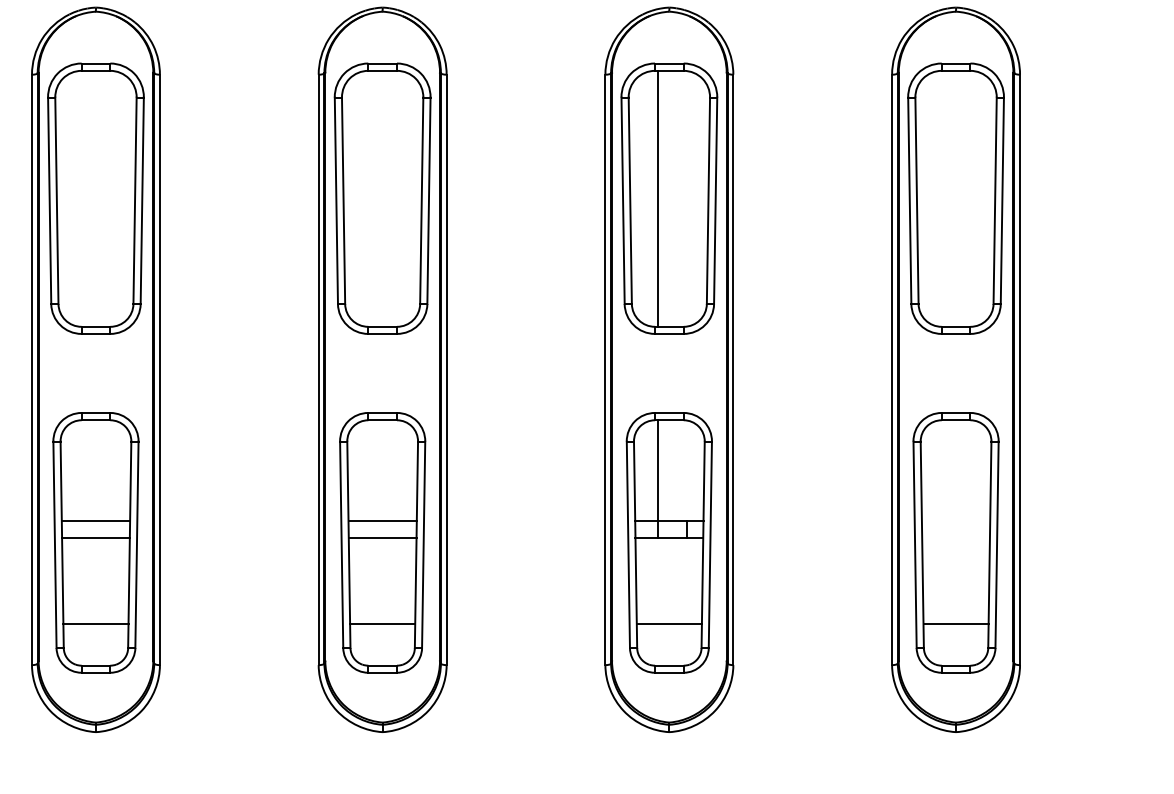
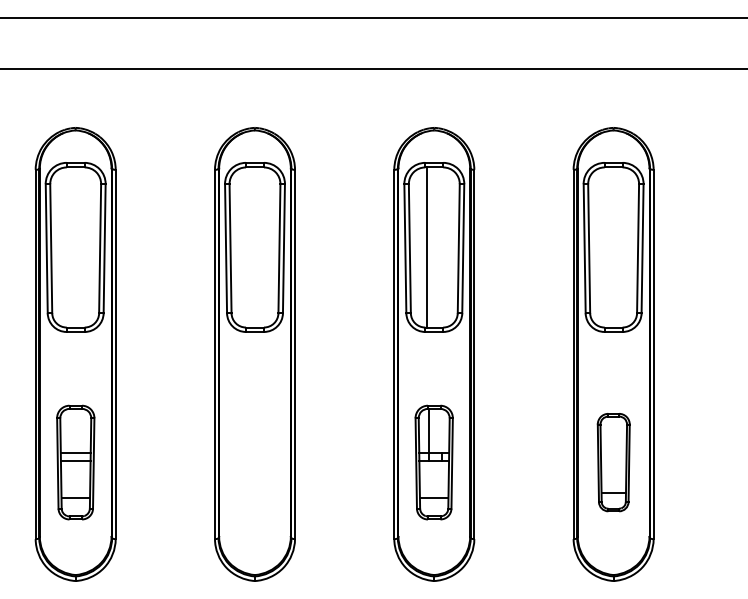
part: (95, 542) -> (75, 462), size x0.7
part: (381, 542) -> (254, 462), removed
part: (668, 542) -> (433, 462), size x0.7
part: (955, 542) -> (613, 462), size x0.6

